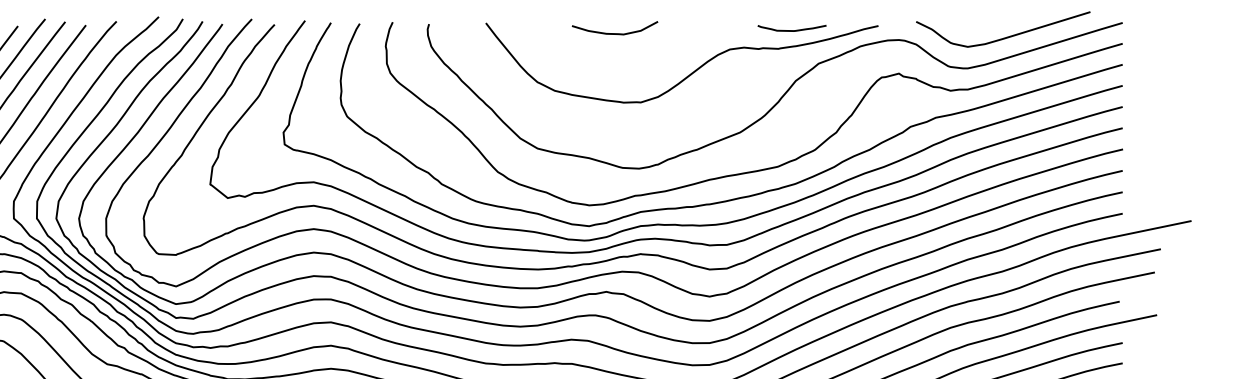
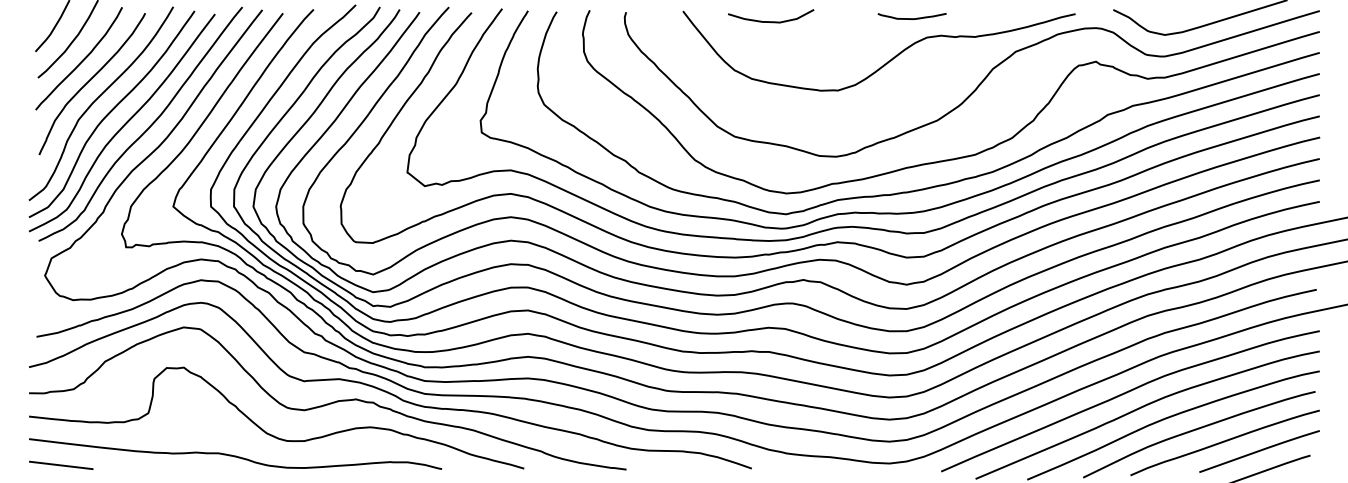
curve: (791, 30) -> (911, 18), moved
curve: (615, 33) -> (771, 21), moved

